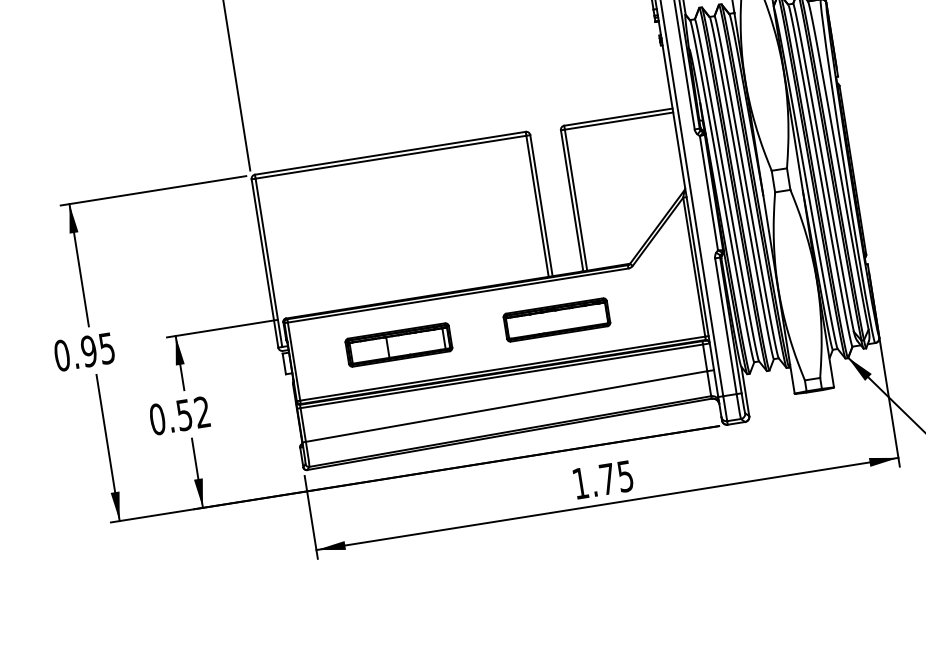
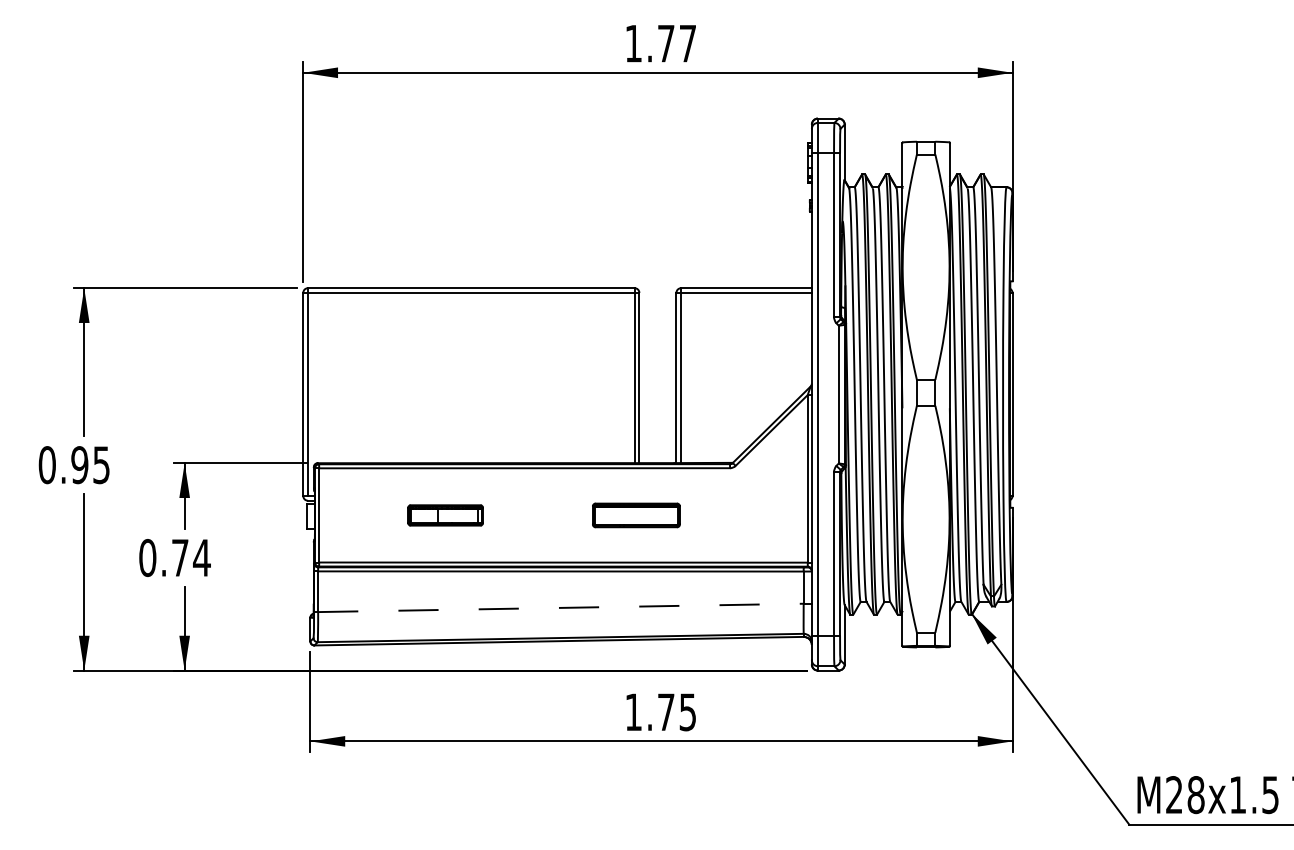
part: (557, 320) -> (636, 515), size x0.7
part: (398, 345) -> (445, 515), size x0.6
line: (506, 406) -> (560, 607), solid -> dashed
text: (193, 414) -> (191, 558), 0.52 -> 0.74

